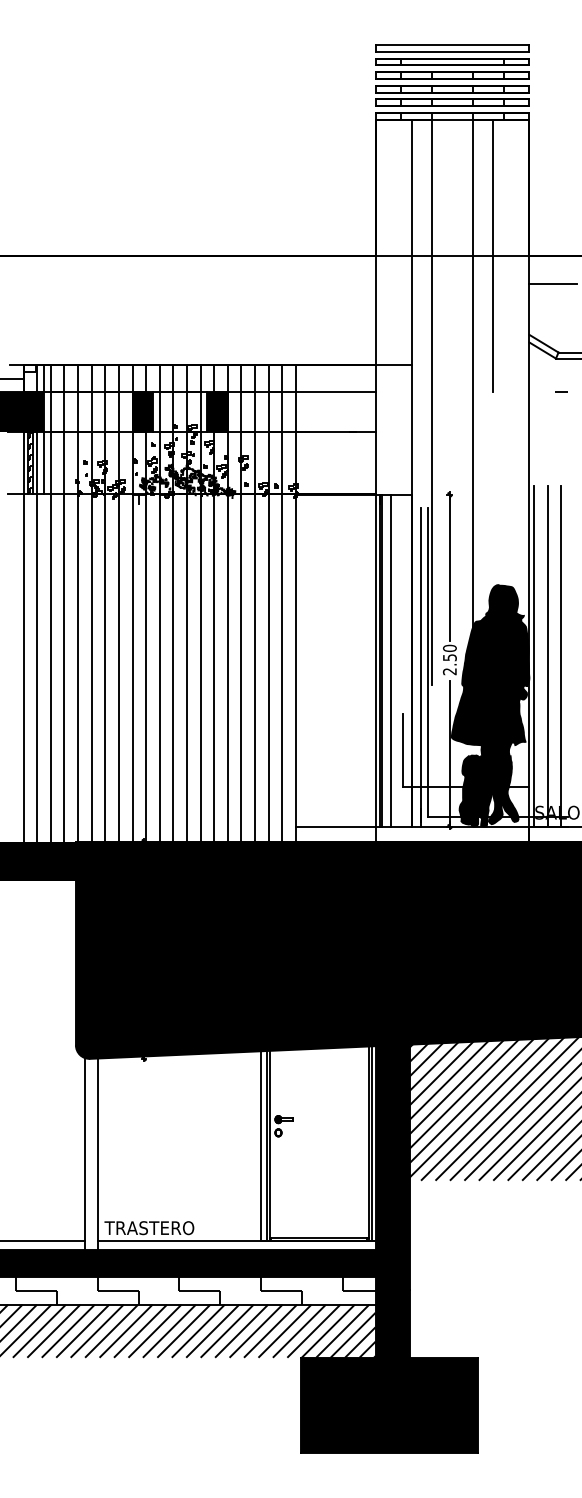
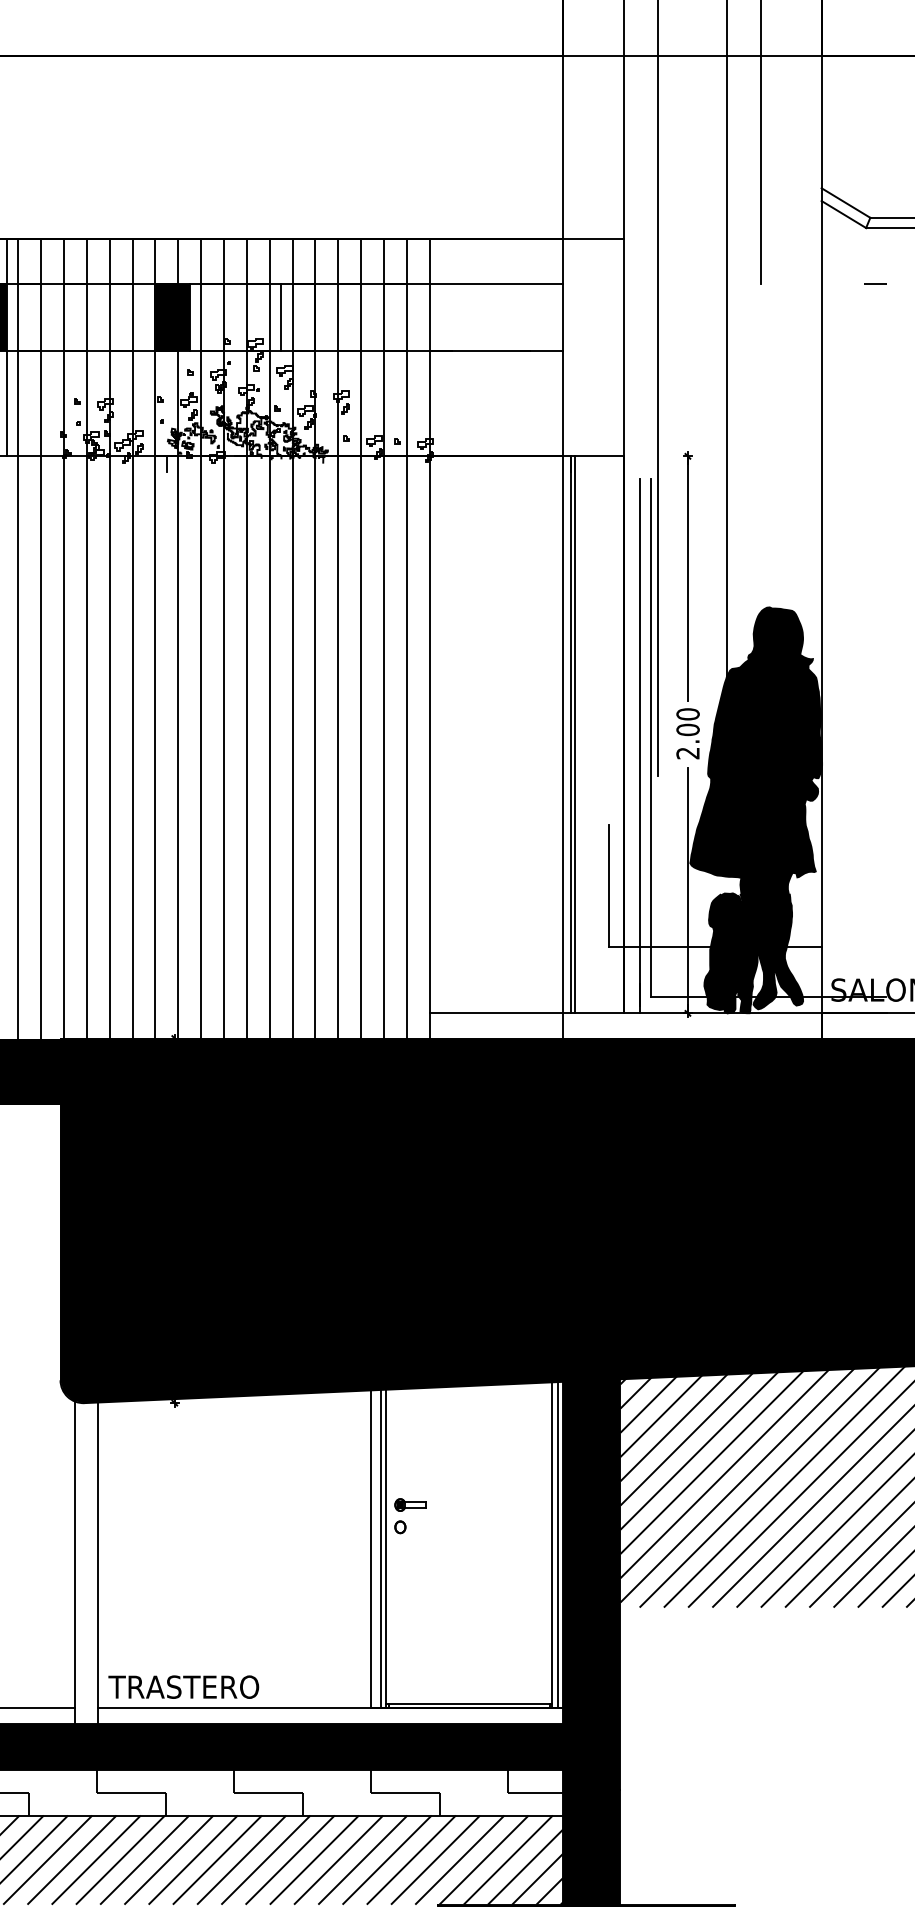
line: (553, 284) -> (861, 103), removed
fill: (217, 411) -> (298, 316), removed
line: (534, 656) -> (830, 727), removed
line: (547, 656) -> (851, 727), removed
line: (561, 656) -> (875, 727), removed
text: (449, 657) -> (687, 729), 2.50 -> 2.00
line: (390, 660) -> (588, 734), removed

